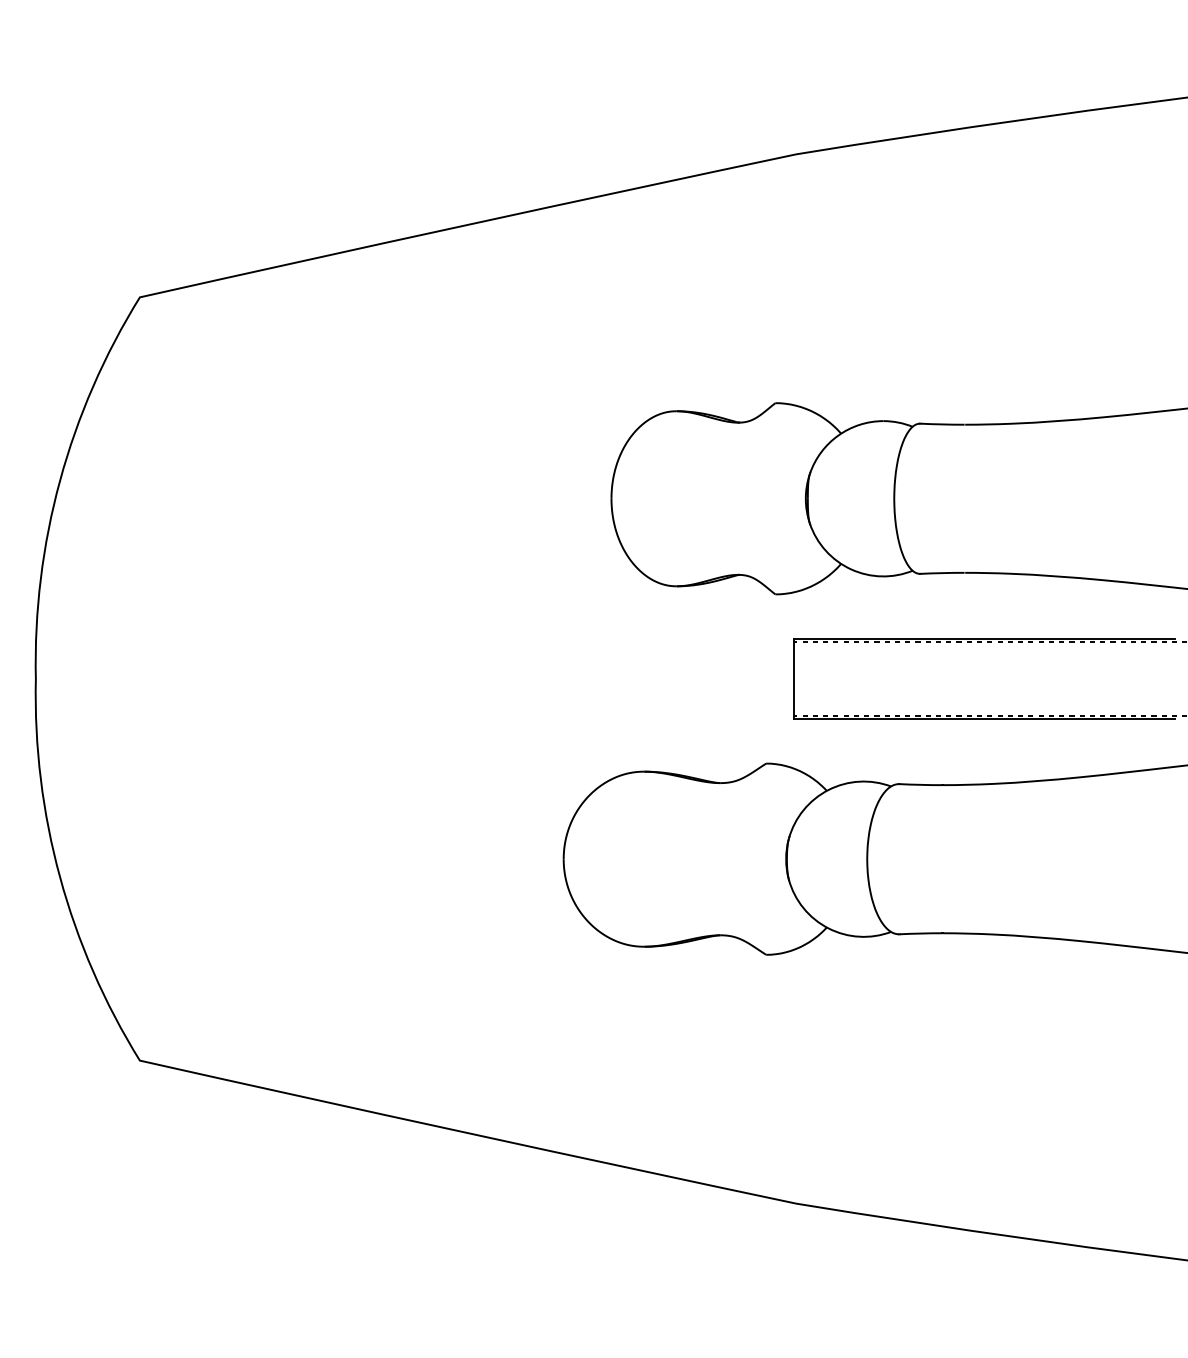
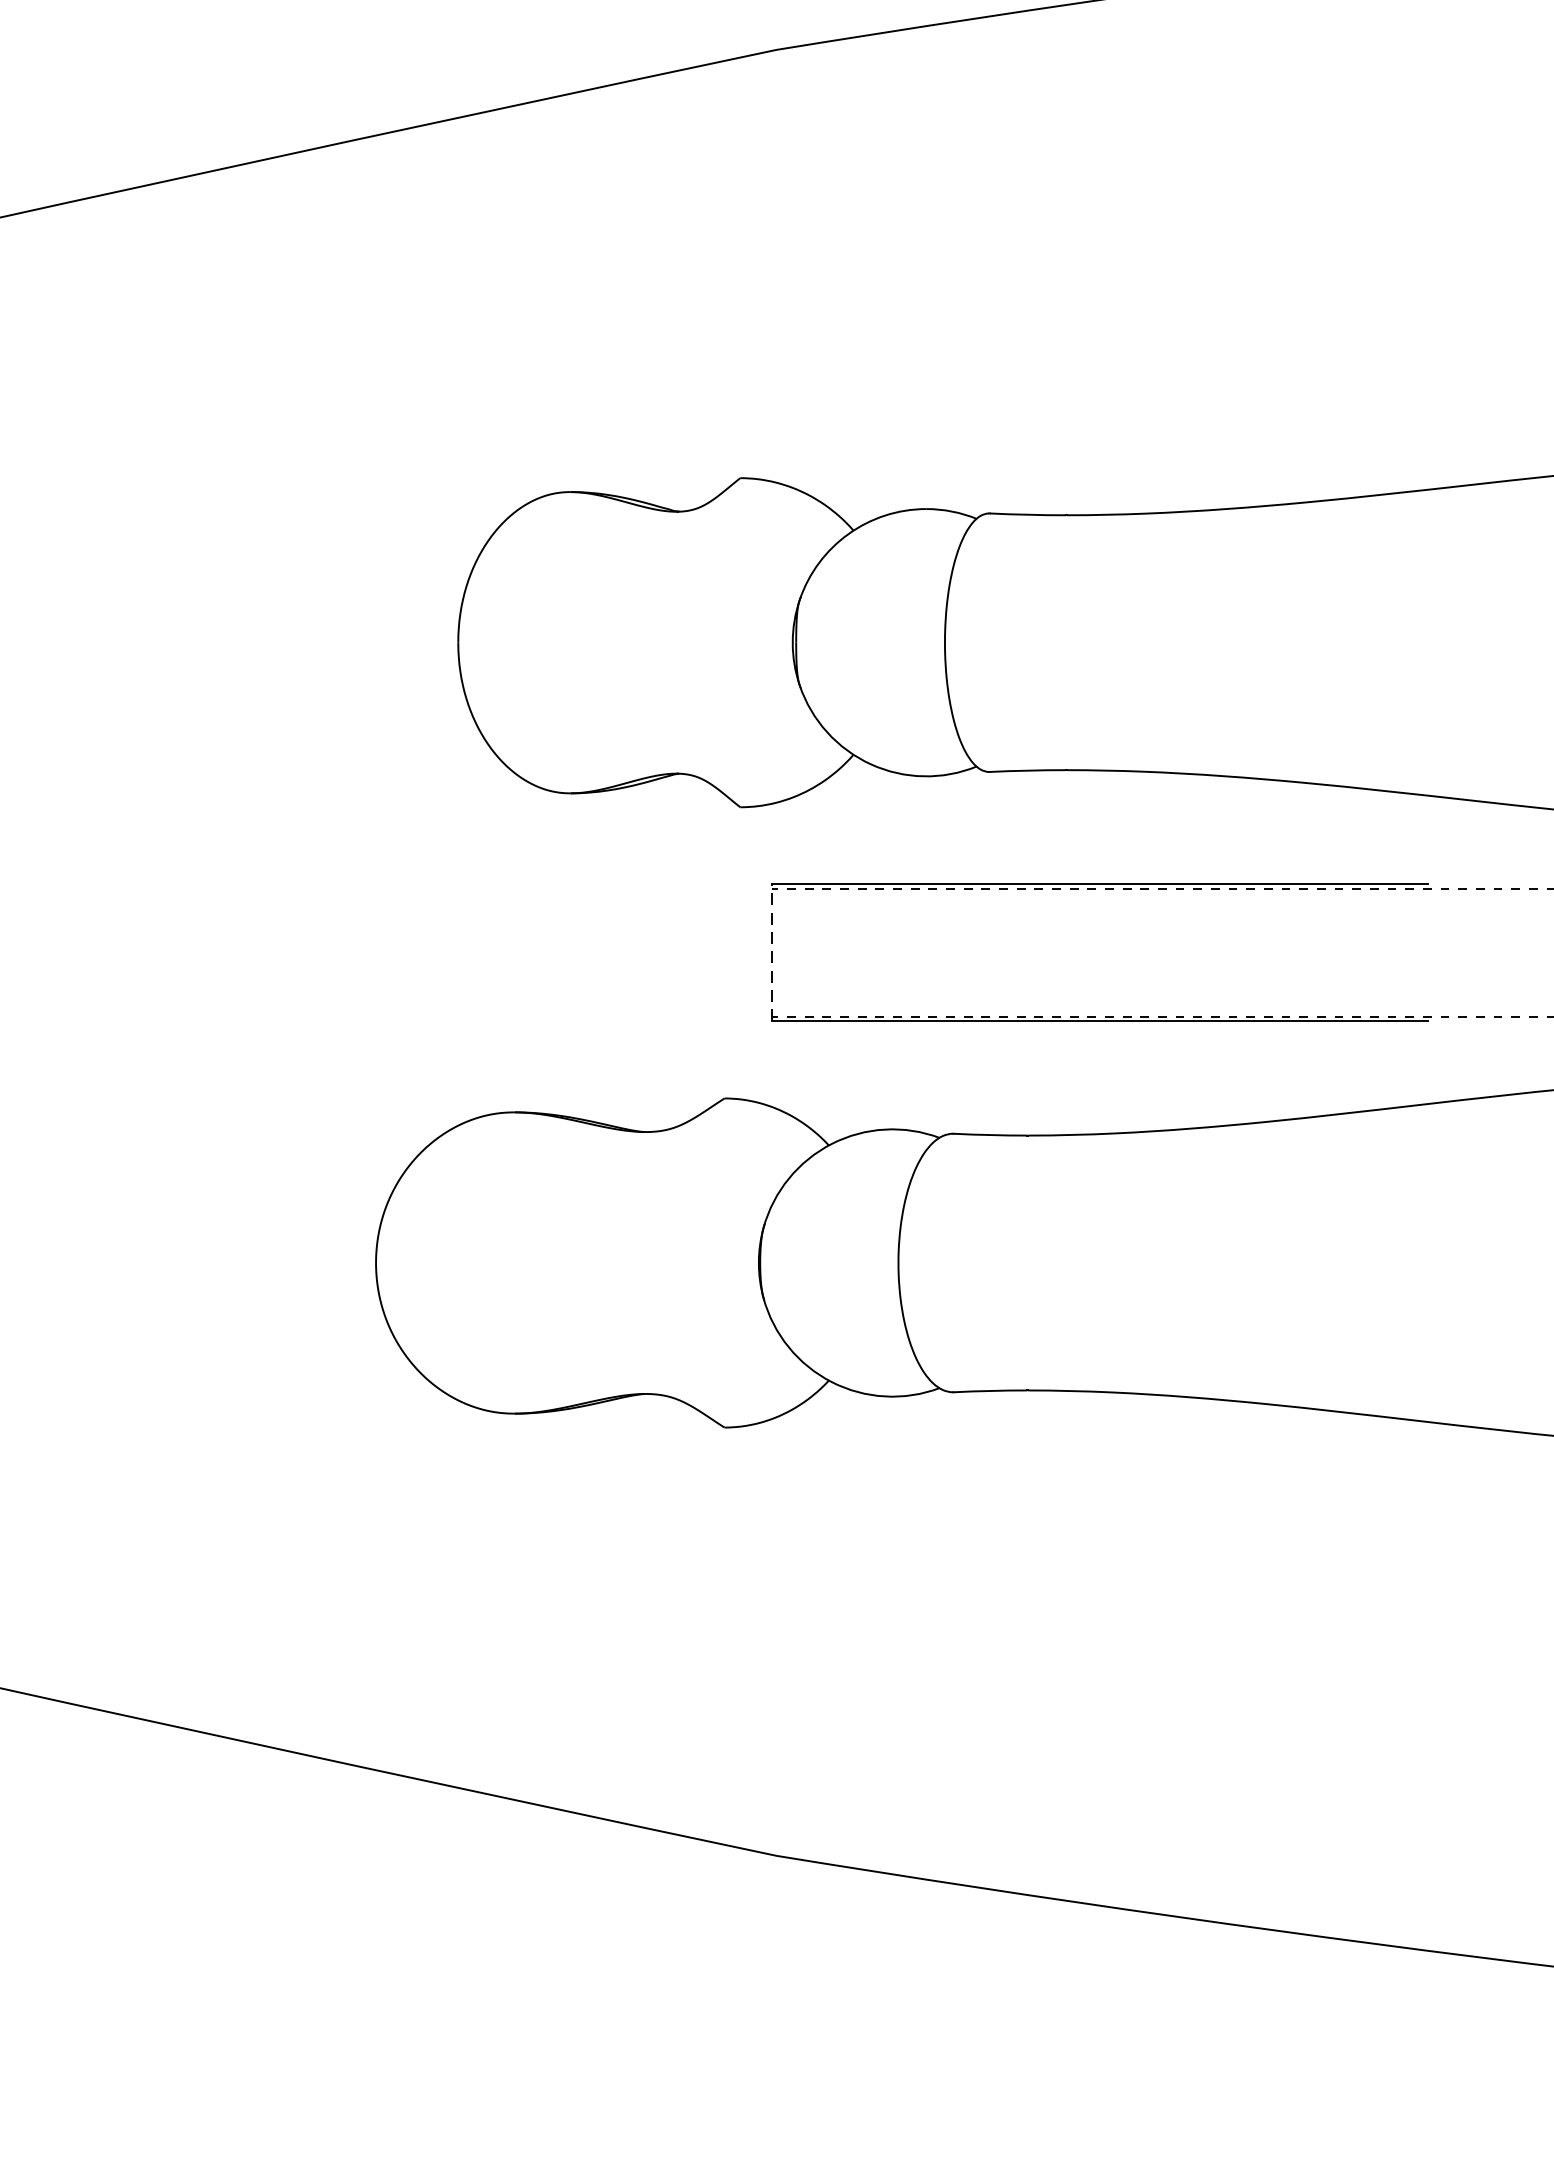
line: (793, 679) -> (771, 953), solid -> dashed

